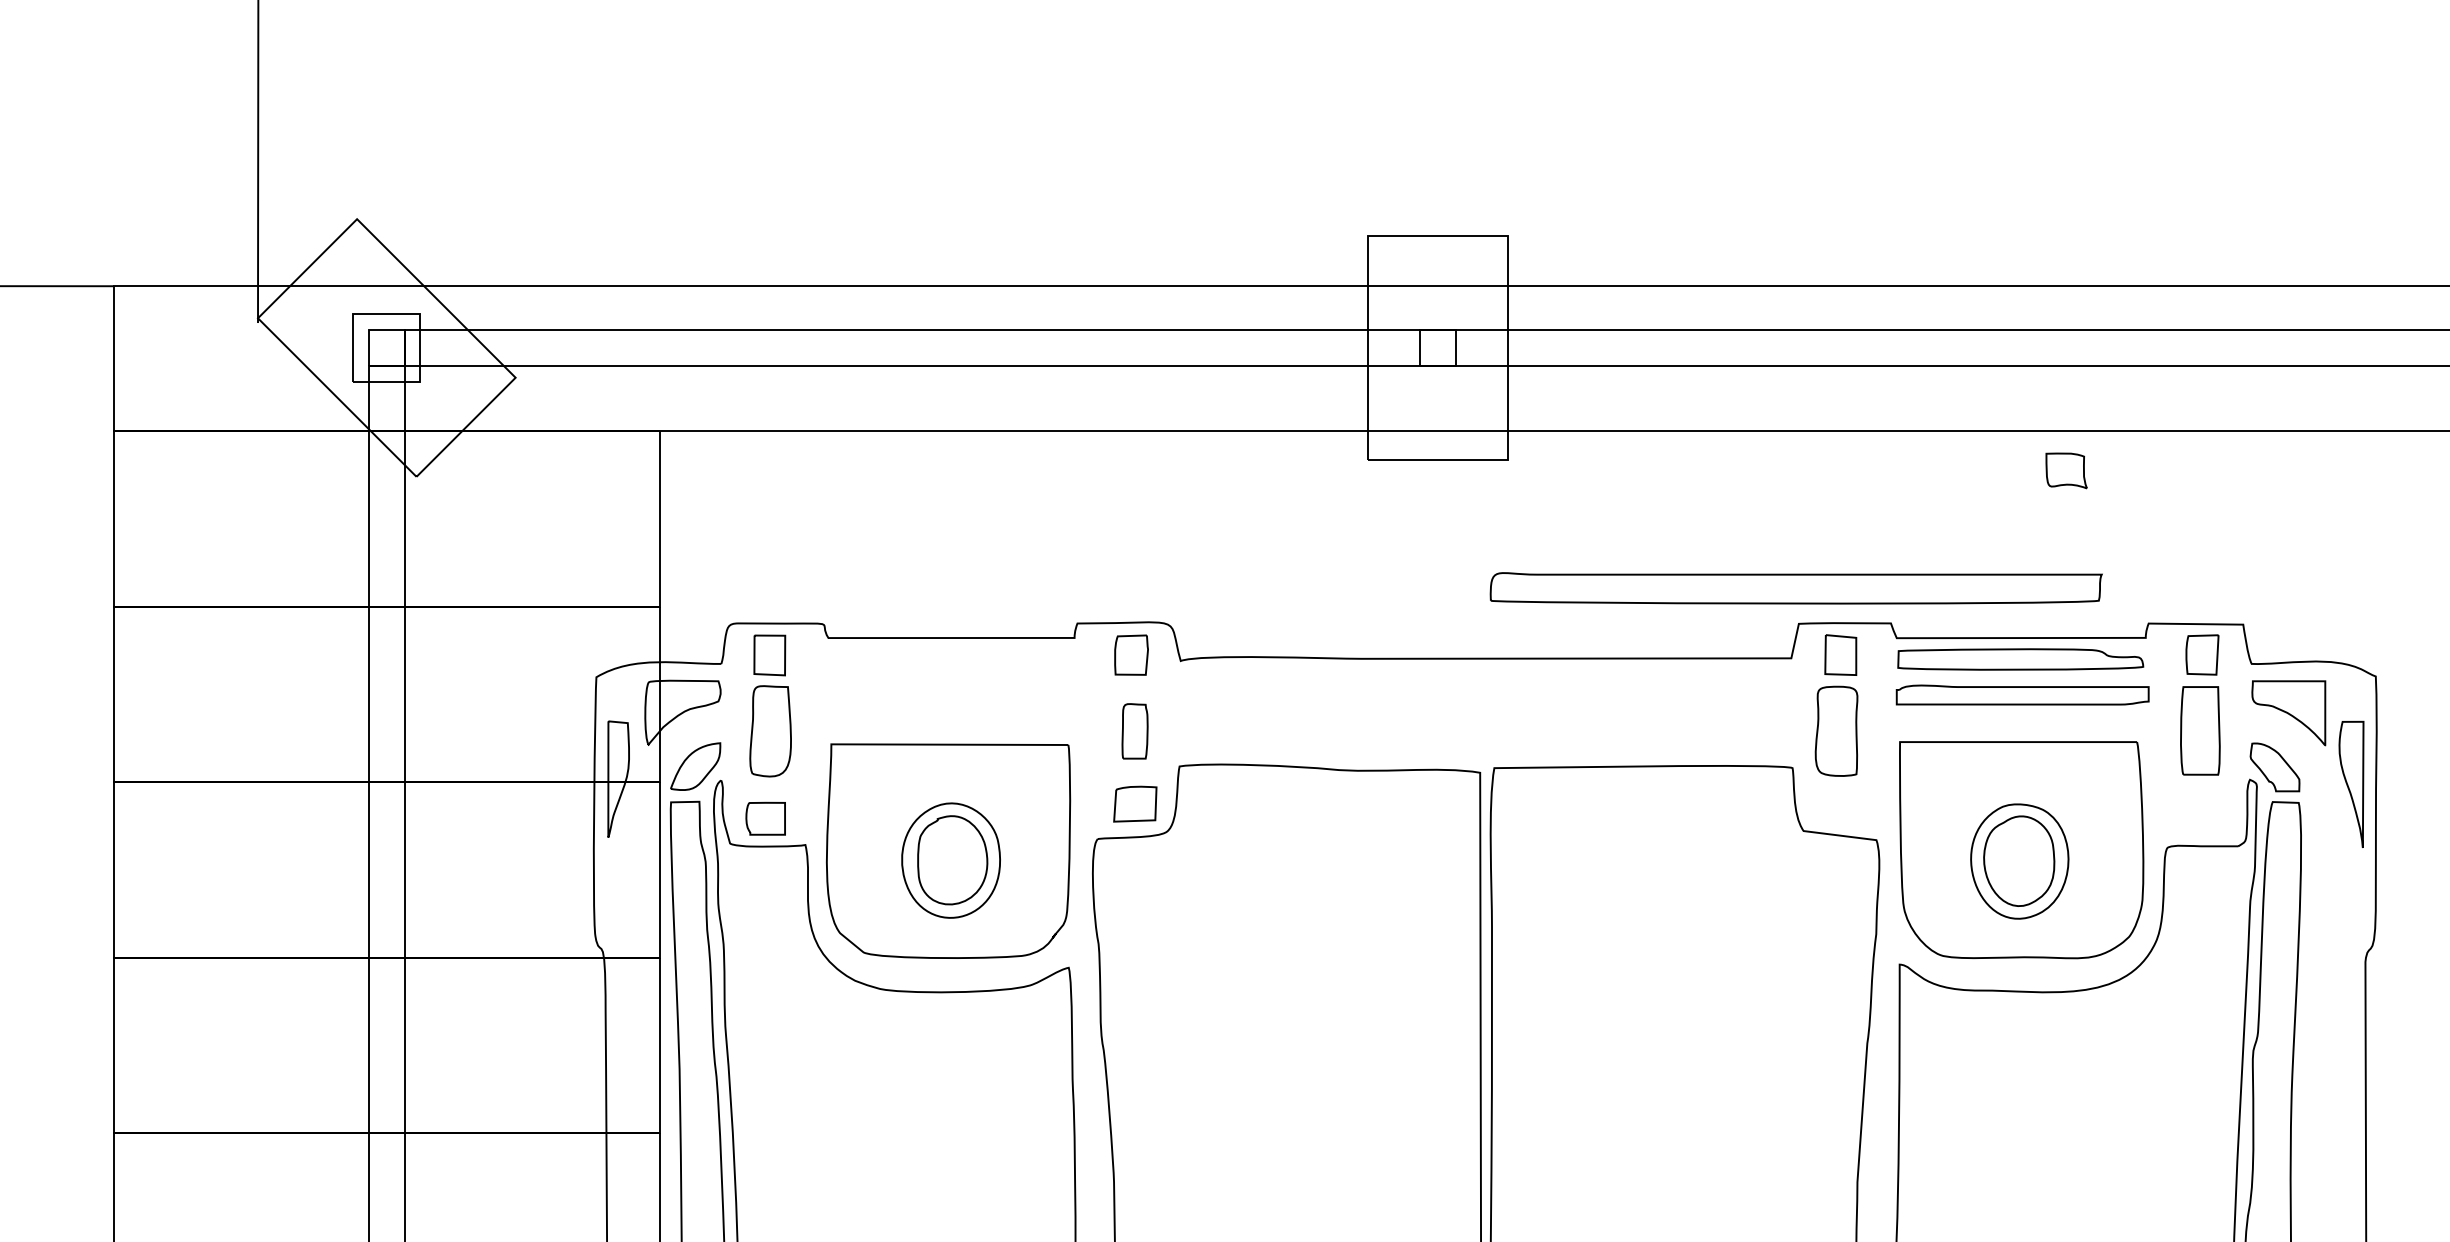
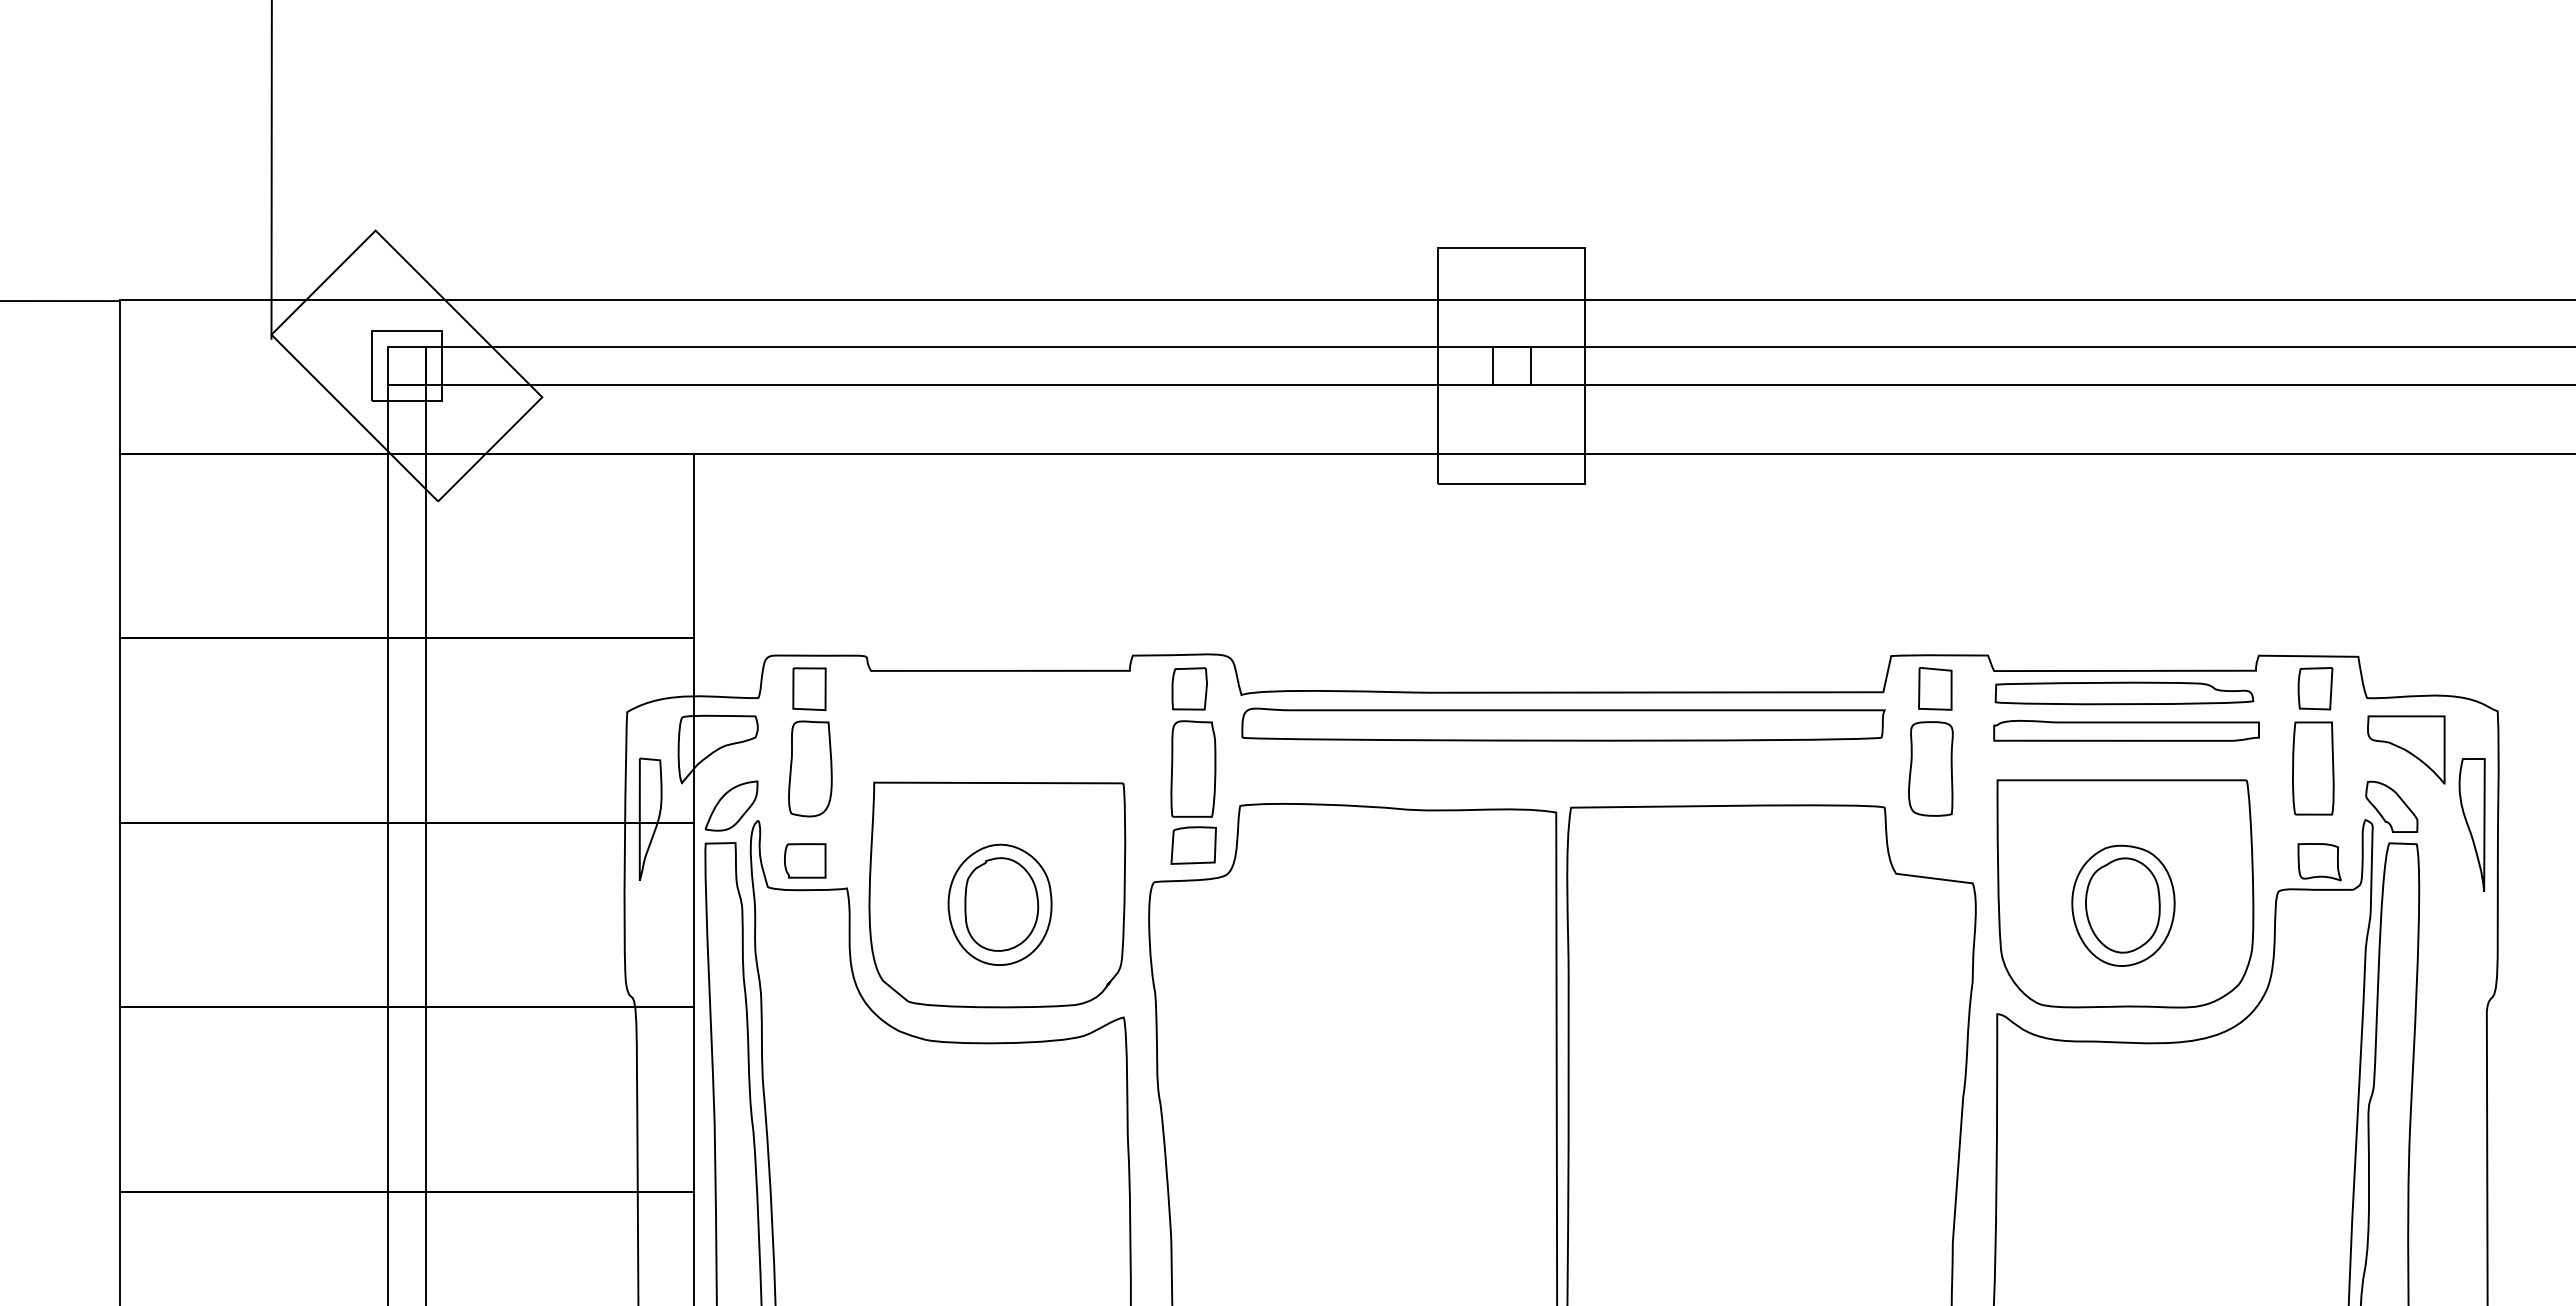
part: (2066, 471) -> (2319, 862), moved
part: (1796, 588) -> (1563, 724), moved
part: (1135, 730) -> (1193, 768), size x1.67

